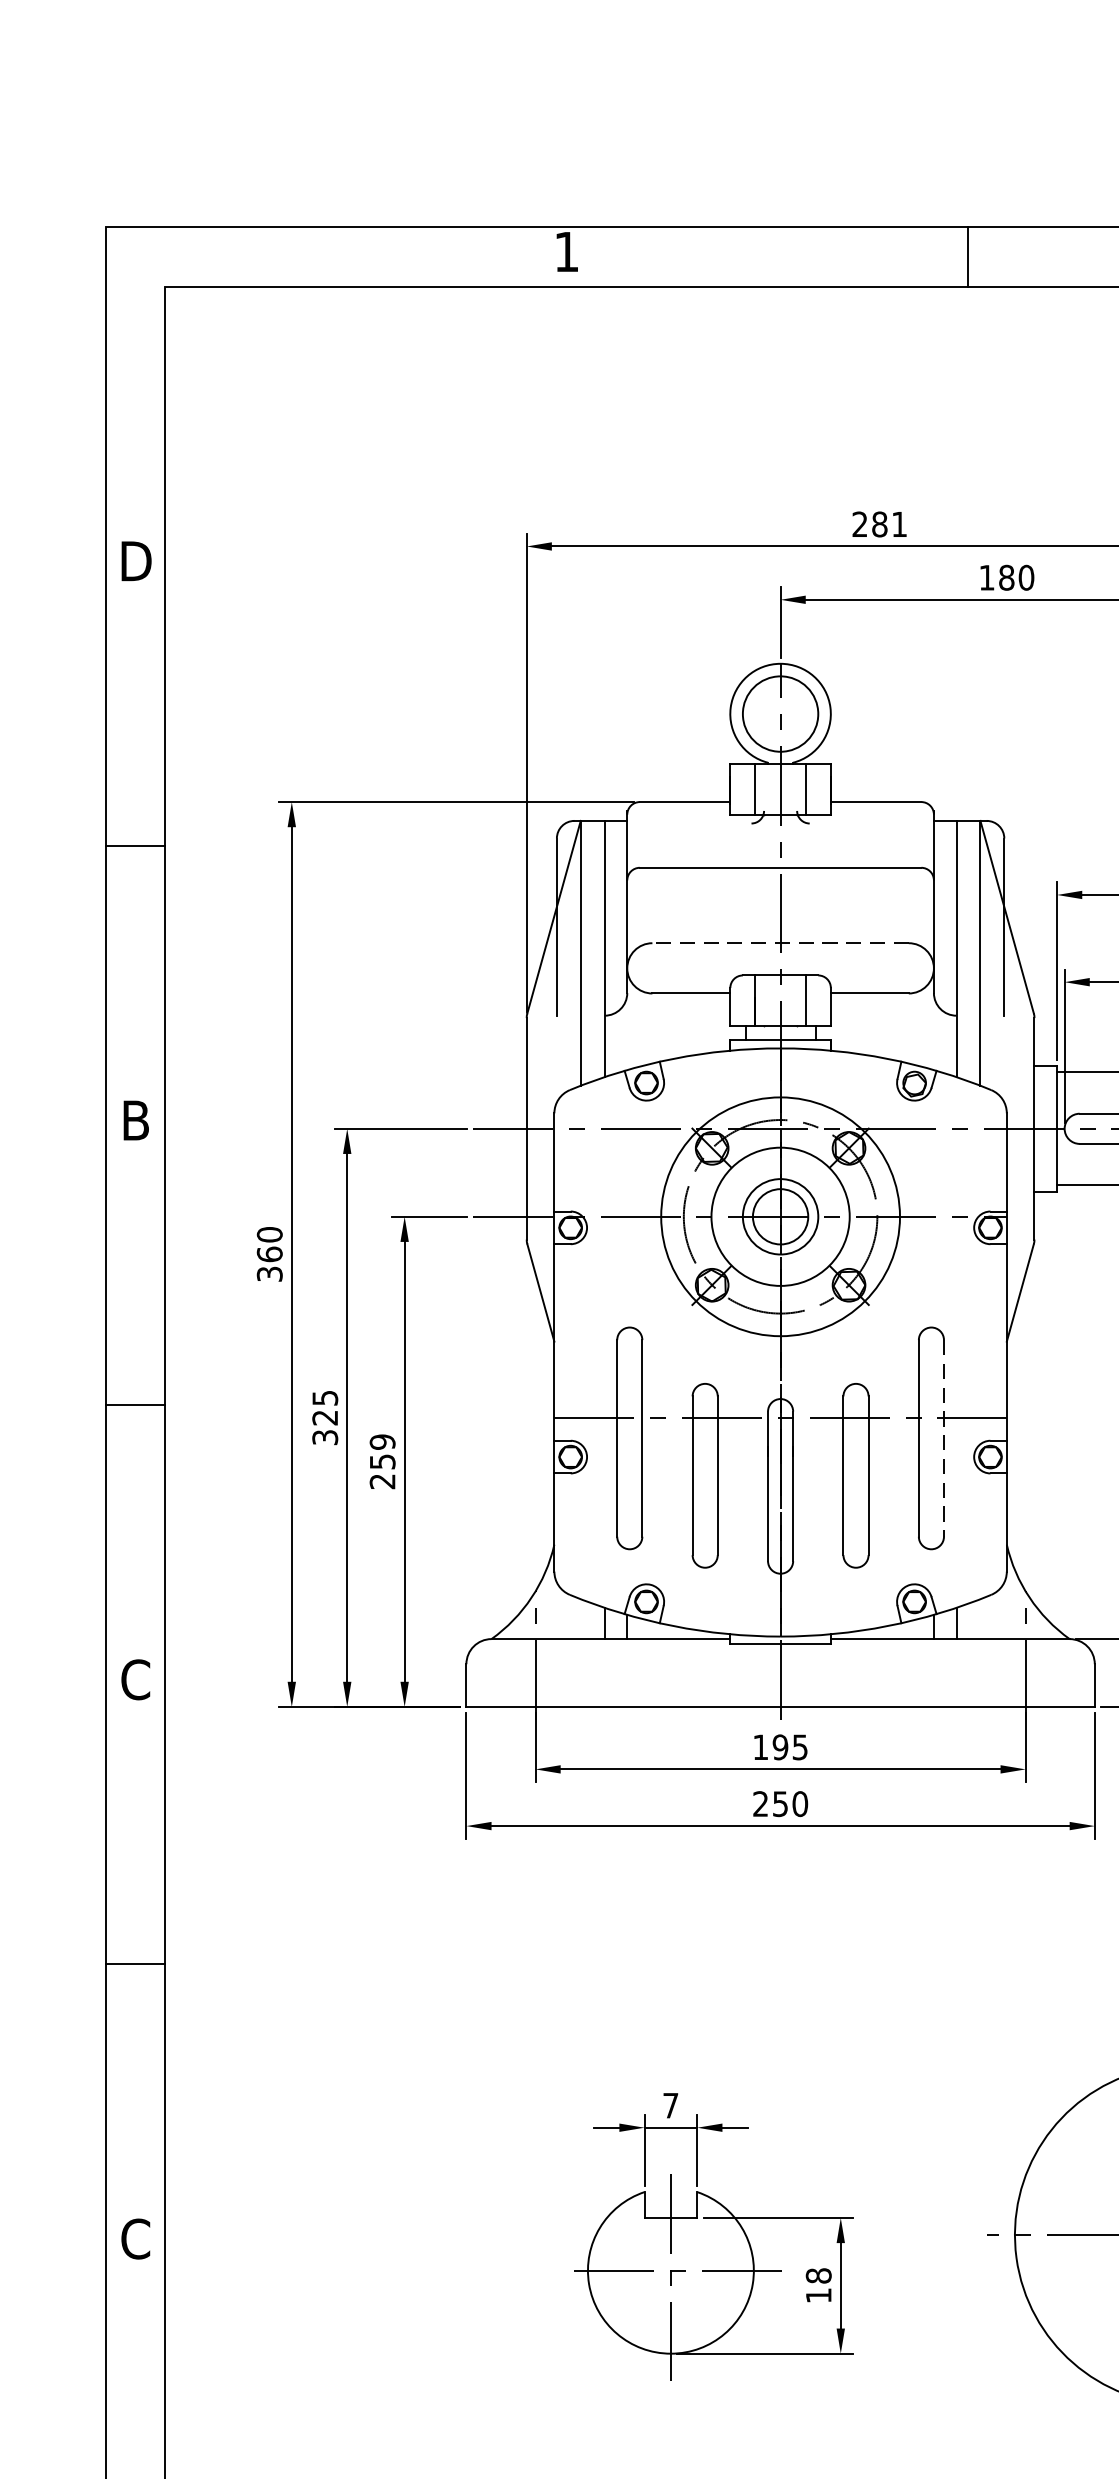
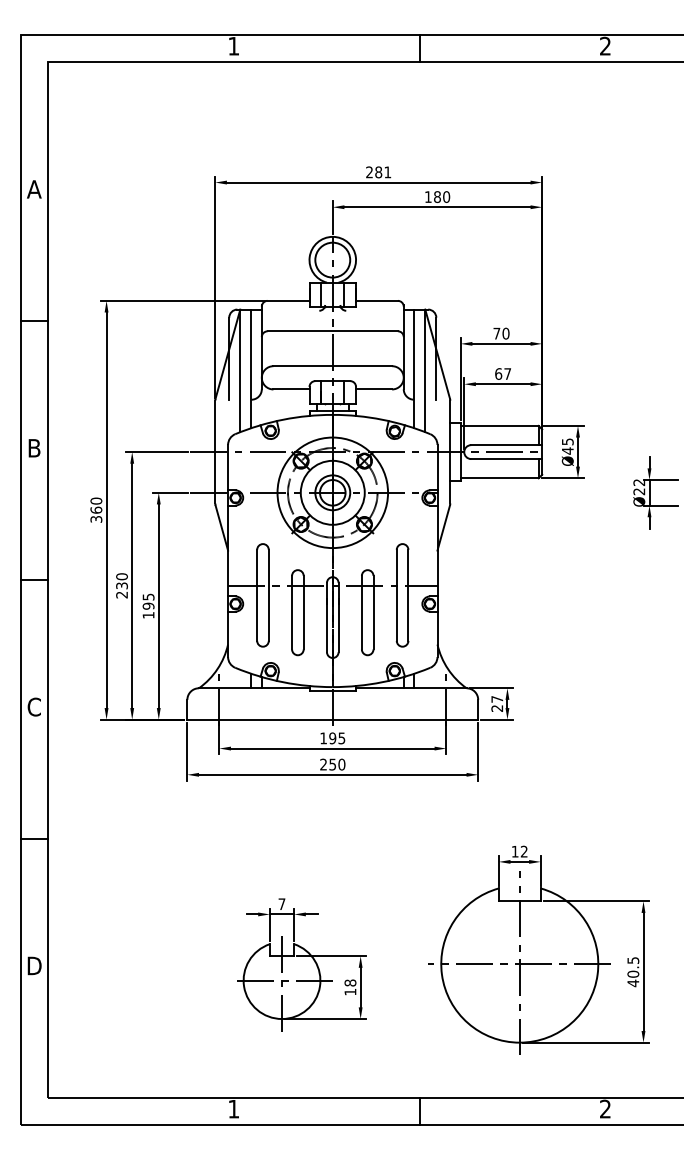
text: (136, 561) -> (34, 189), D -> A
line: (779, 943) -> (332, 366), dashed -> solid
text: (324, 1417) -> (121, 585), 325 -> 230
line: (944, 1438) -> (408, 595), dashed -> solid
text: (382, 1460) -> (148, 605), 259 -> 195
text: (136, 2238) -> (34, 965), C -> D

